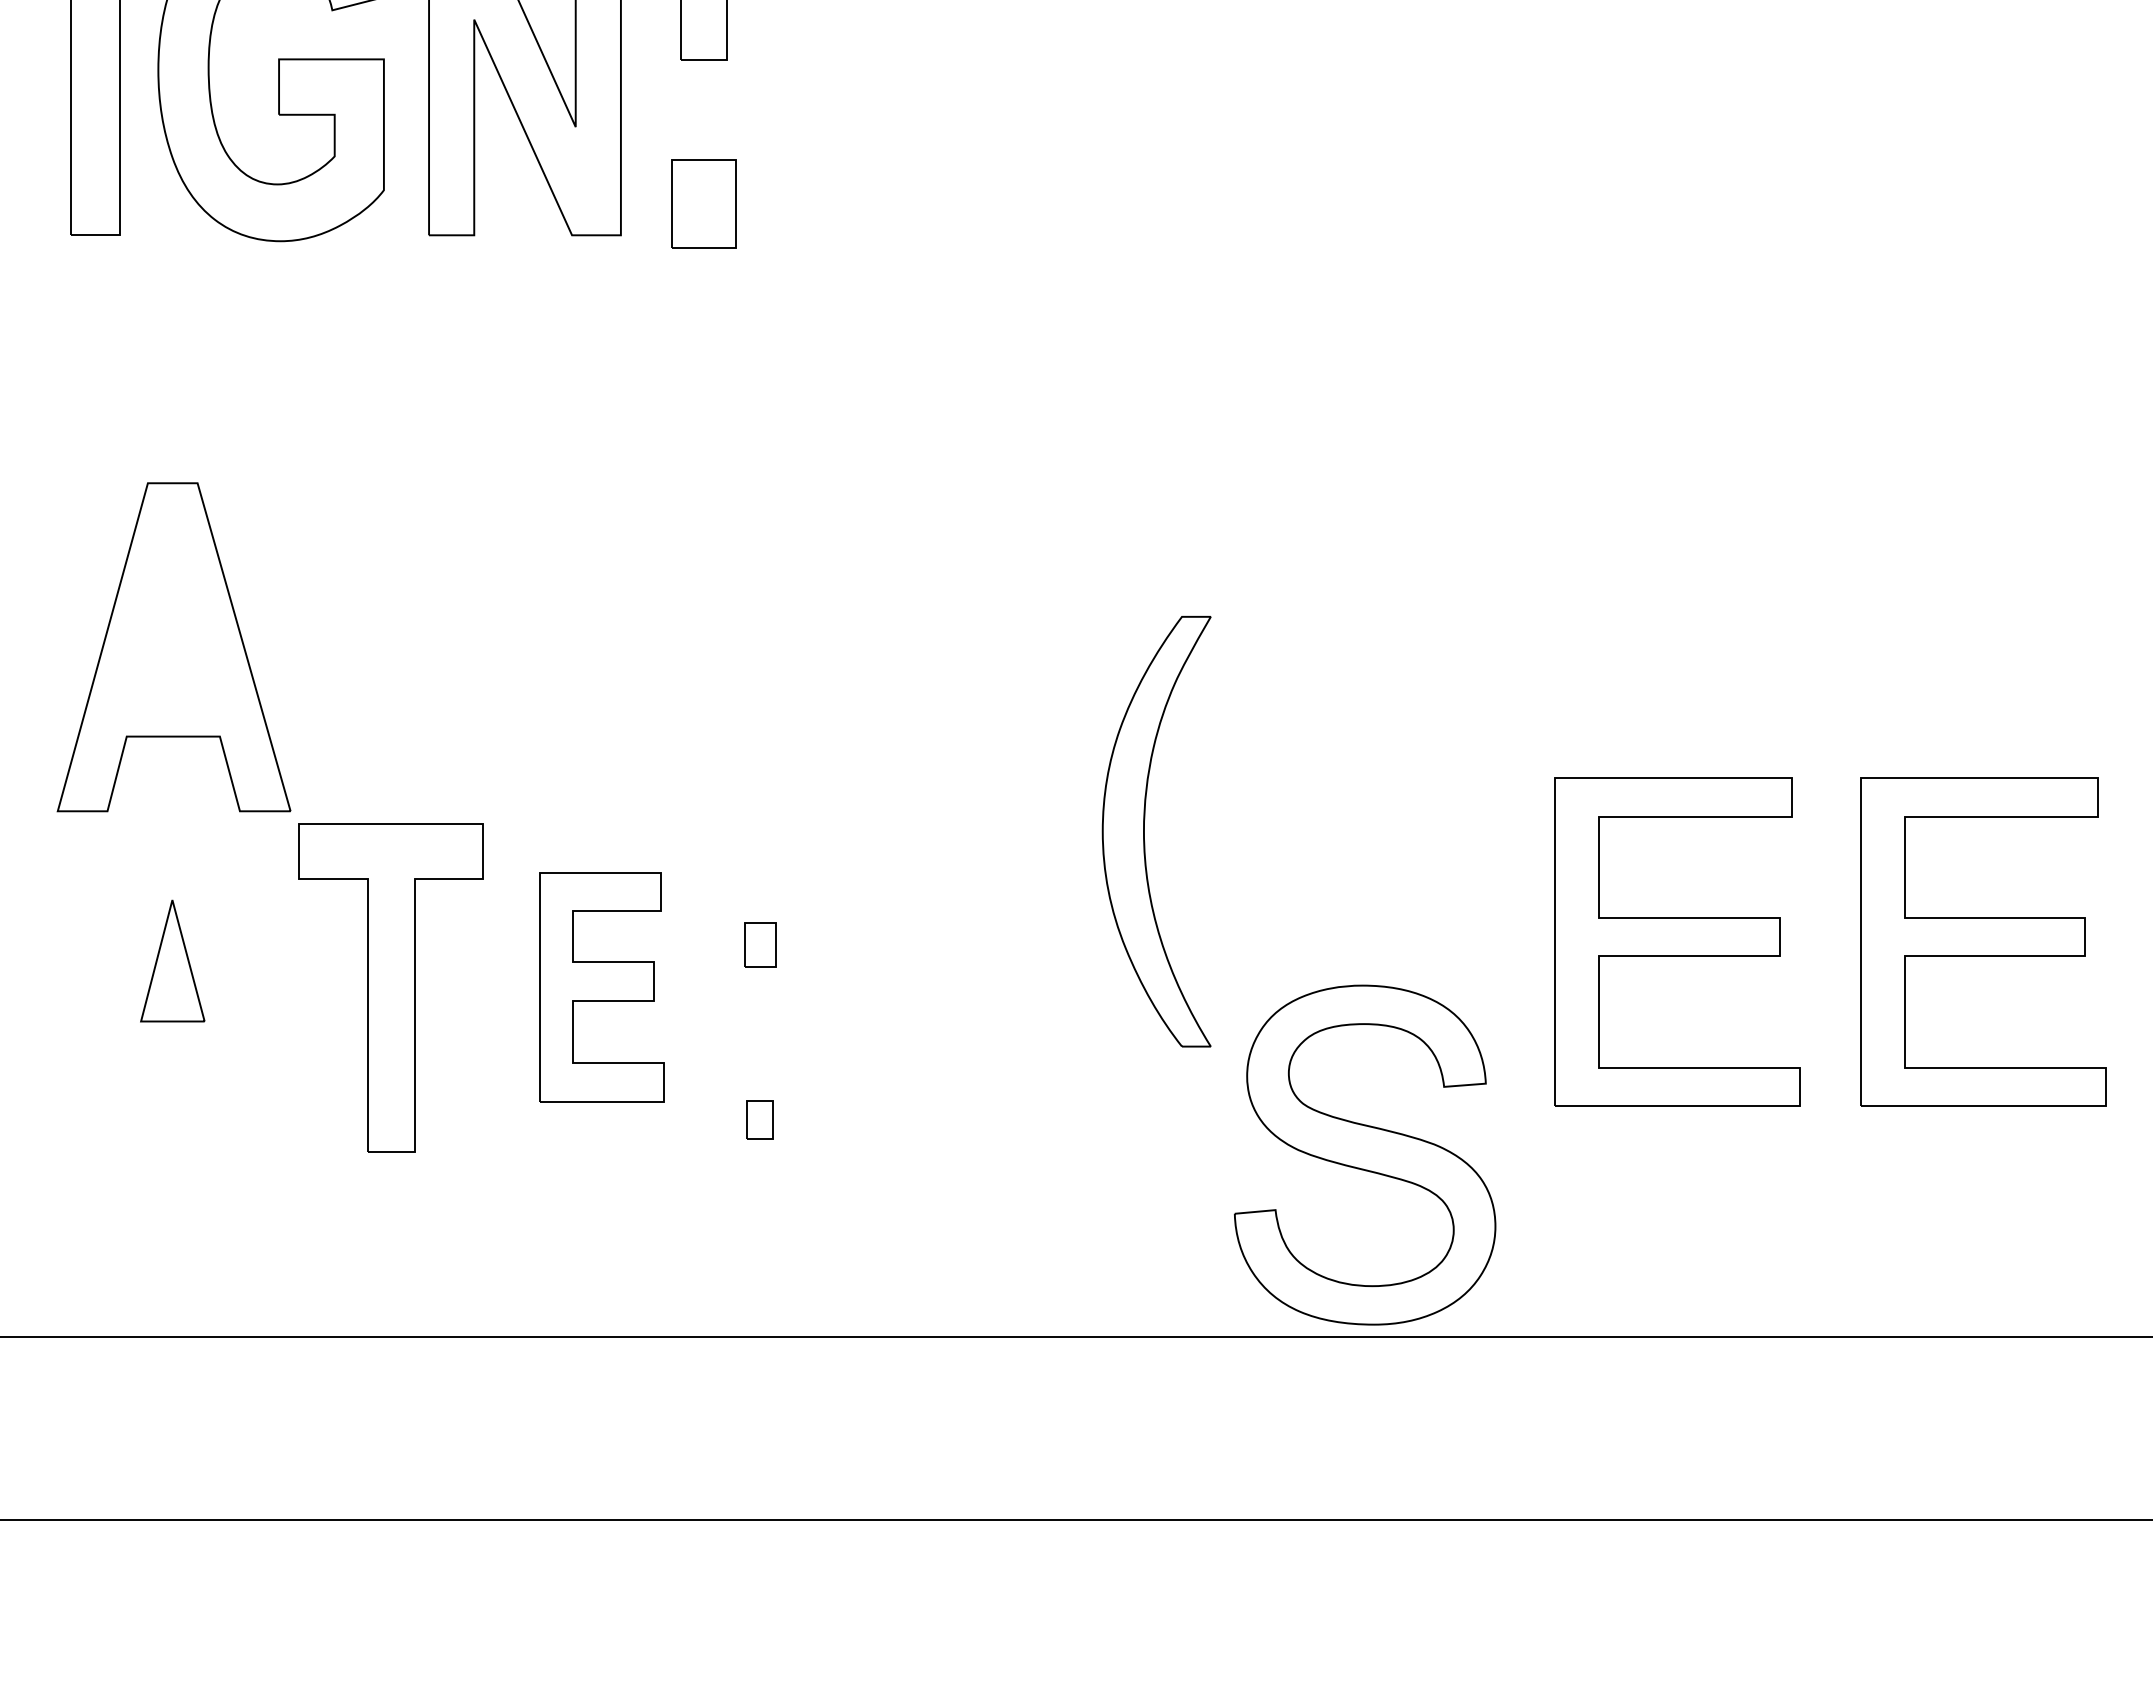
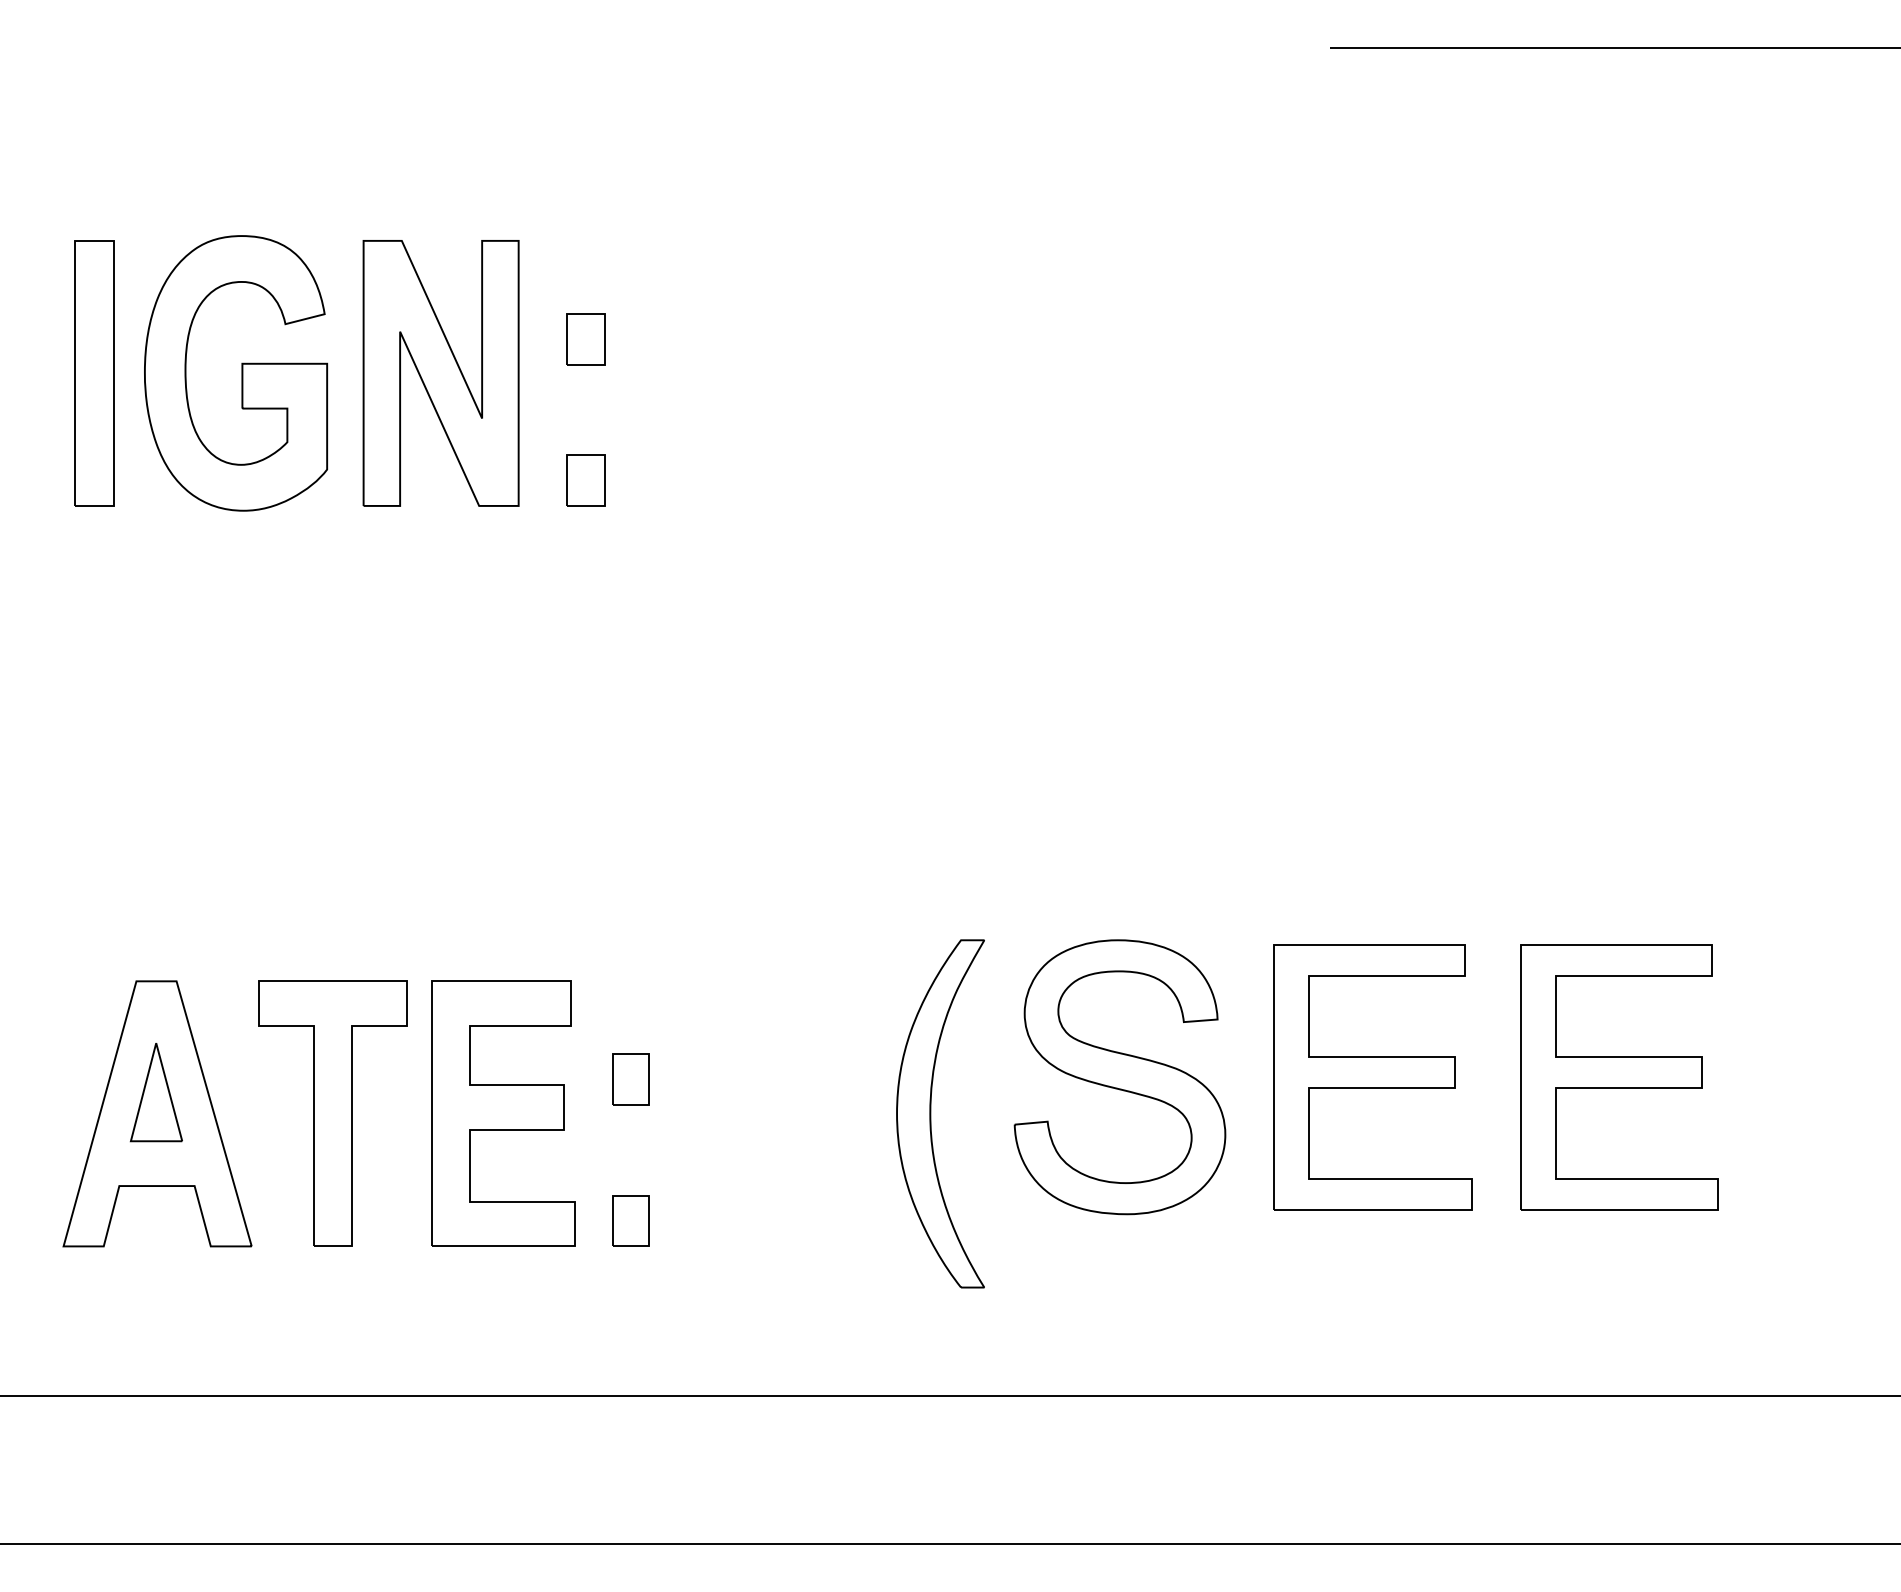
part: (703, 203) -> (585, 480), size x0.71
part: (173, 646) -> (157, 1113), moved
part: (1145, 831) -> (931, 1113), moved
part: (759, 945) -> (630, 1079), size x1.43
part: (602, 987) -> (503, 1113), size x1.43
part: (759, 1119) -> (630, 1220), size x1.67
part: (1364, 1155) -> (1119, 1077), moved

